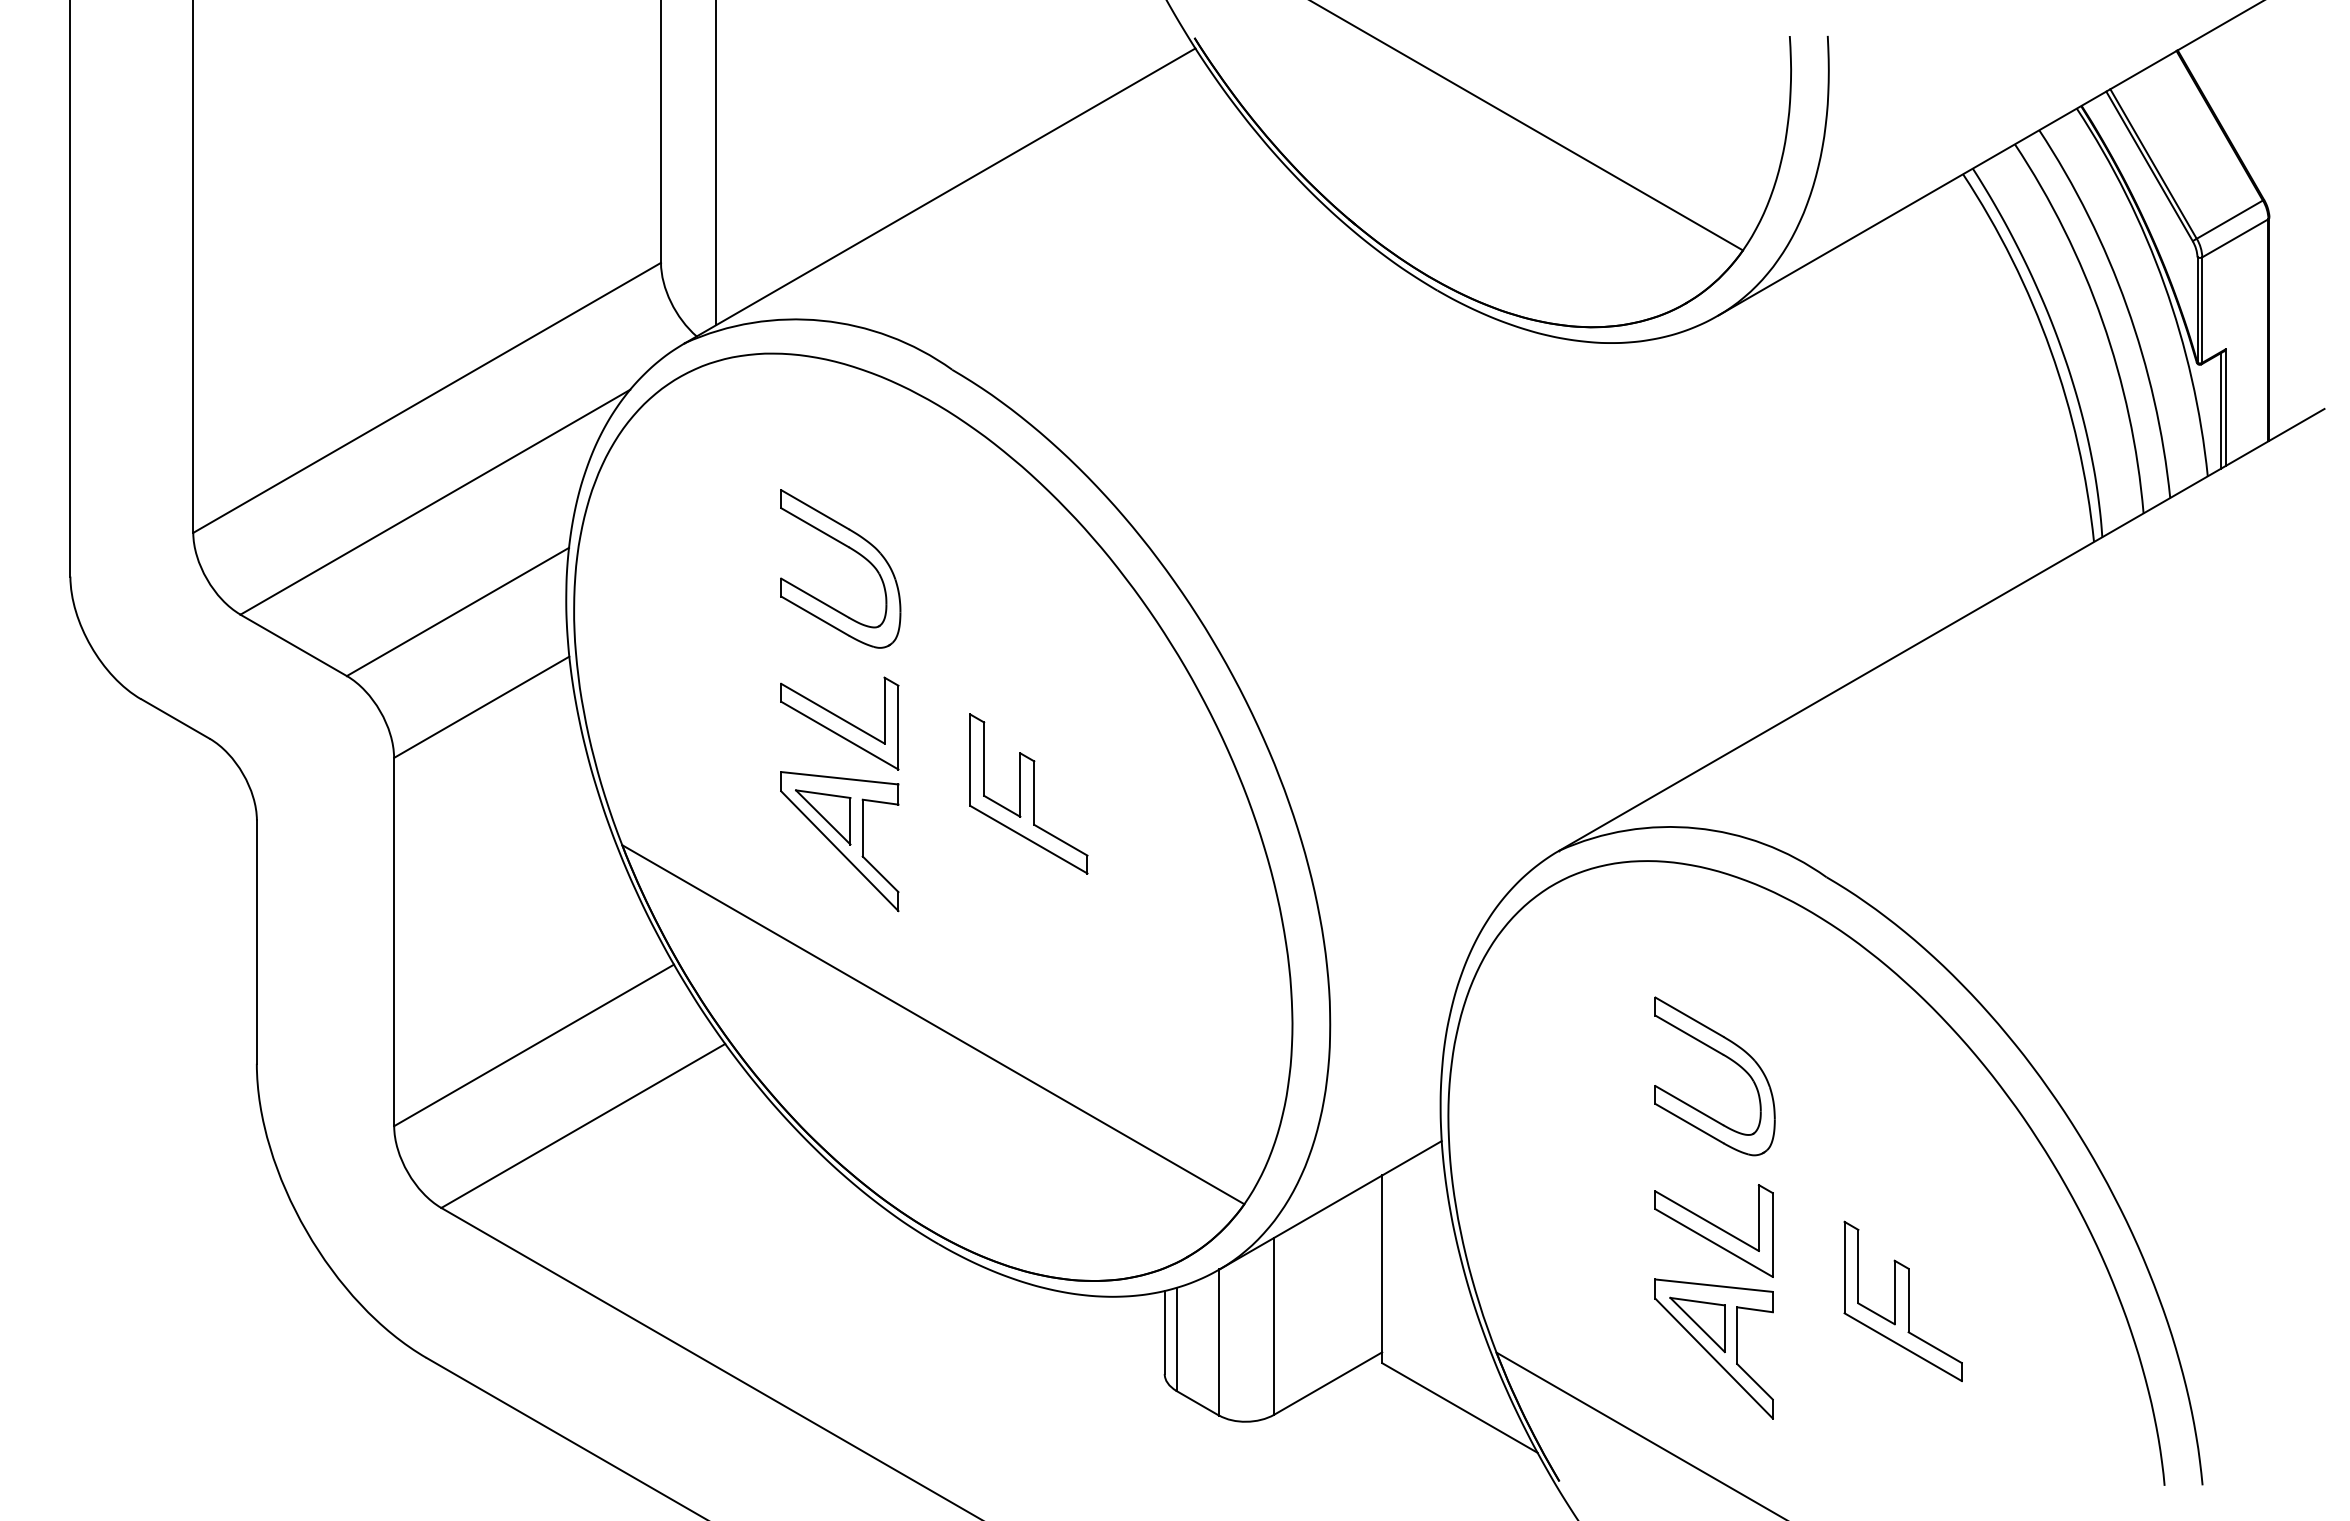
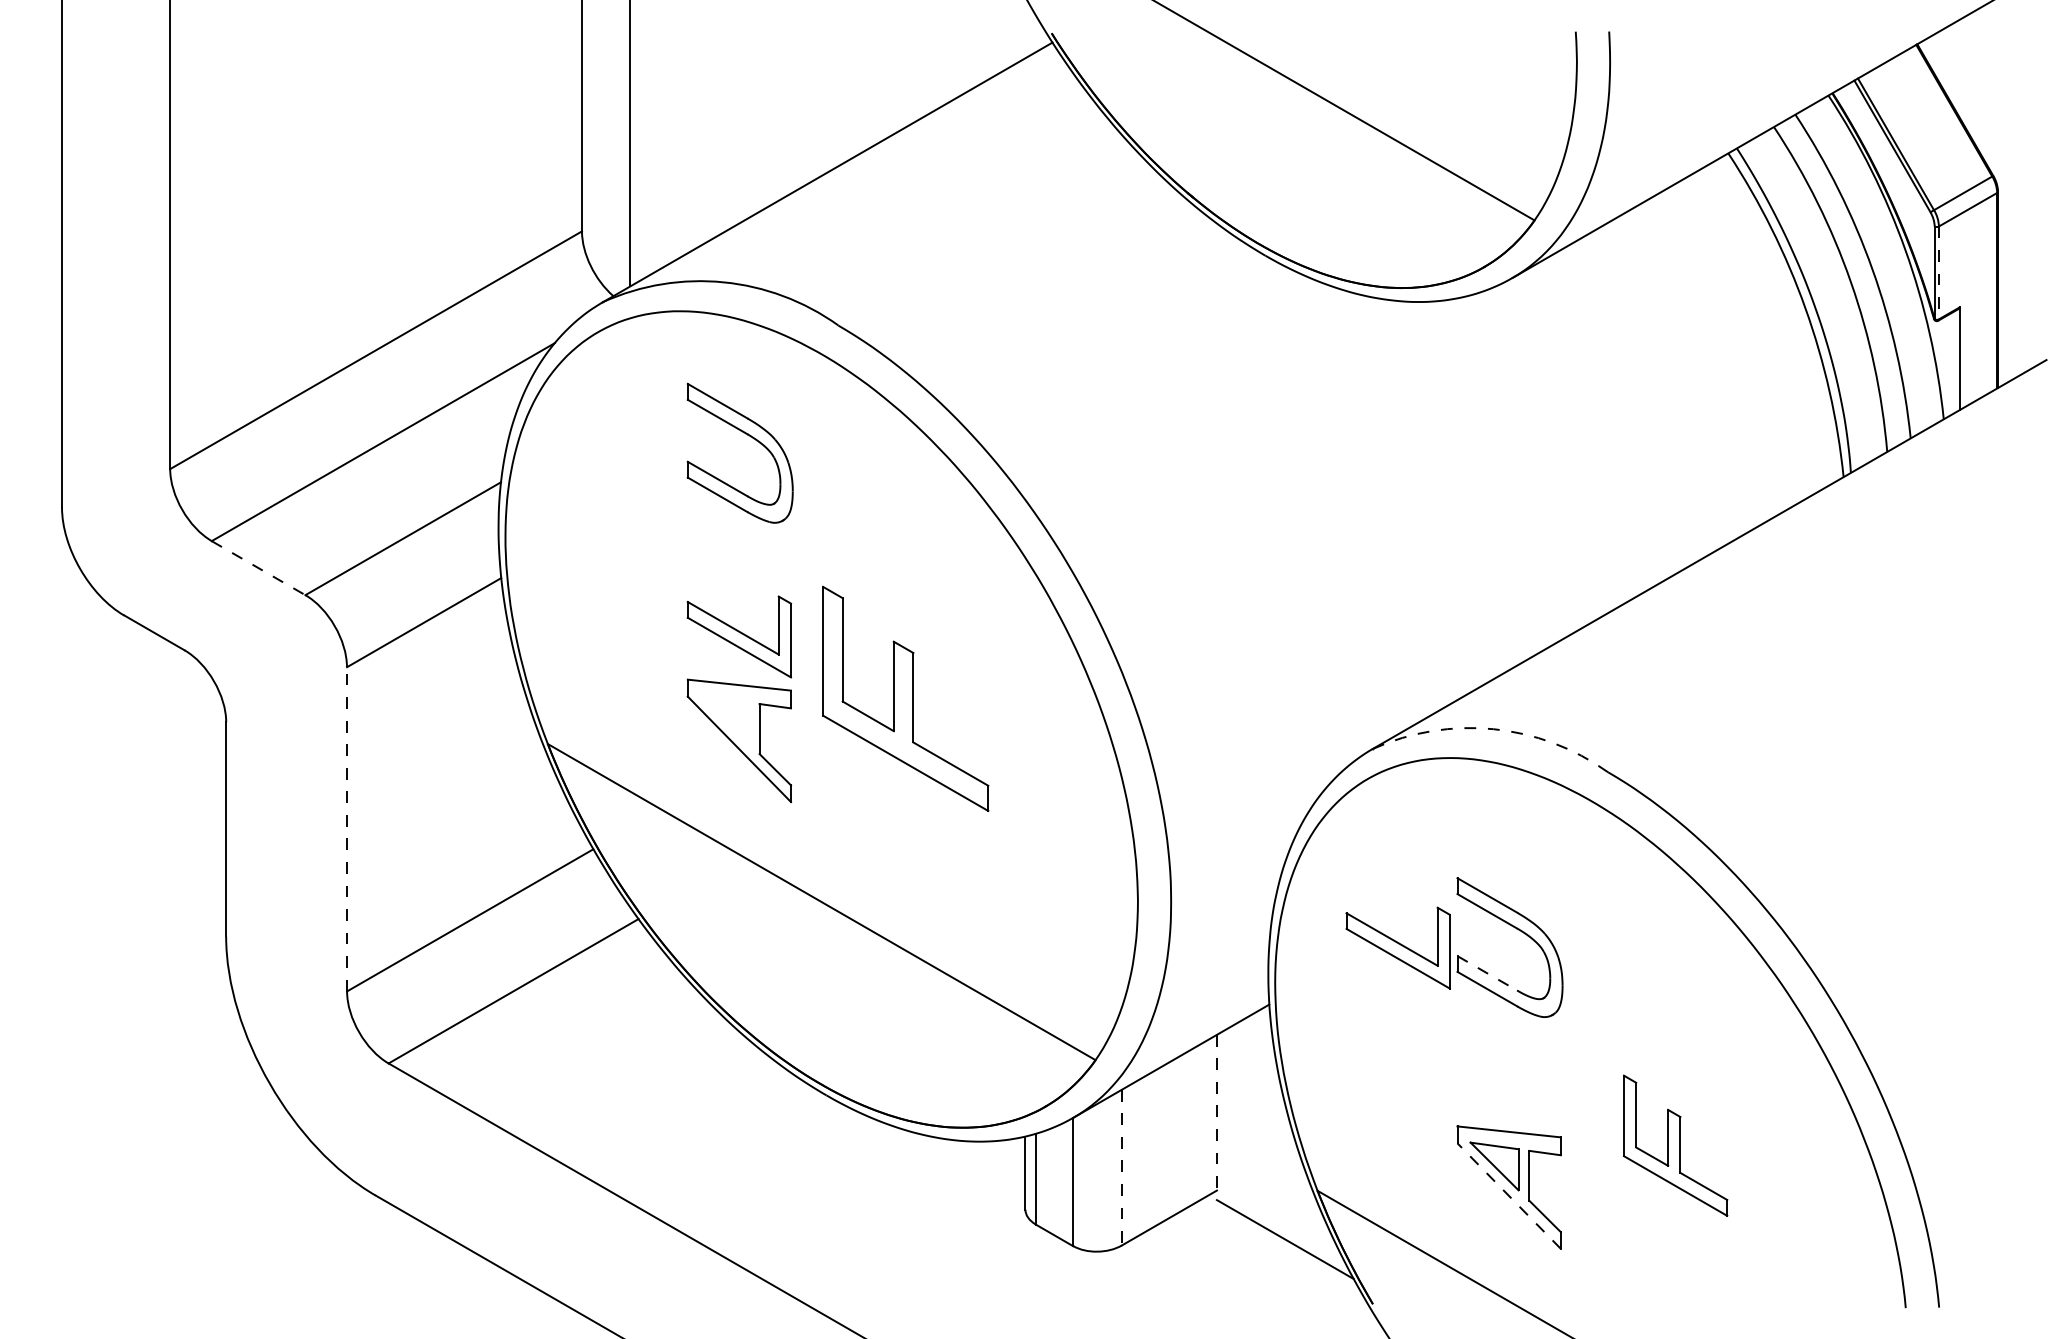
line: (2202, 310) -> (1939, 273), solid -> dashed
line: (2221, 410) -> (1955, 361), removed
part: (853, 551) -> (751, 437), moved
line: (294, 645) -> (259, 568), solid -> dashed
part: (1028, 793) -> (905, 698), size x1.6
part: (823, 817) -> (725, 719), removed
arc: (1696, 828) -> (1493, 729), solid -> dashed
line: (394, 941) -> (347, 828), solid -> dashed
line: (1689, 1105) -> (1487, 973), solid -> dashed
part: (1713, 1230) -> (1397, 947), moved
line: (1382, 1269) -> (1217, 1117), solid -> dashed
line: (1274, 1326) -> (1122, 1167), solid -> dashed
line: (1714, 1358) -> (1509, 1195), solid -> dashed

